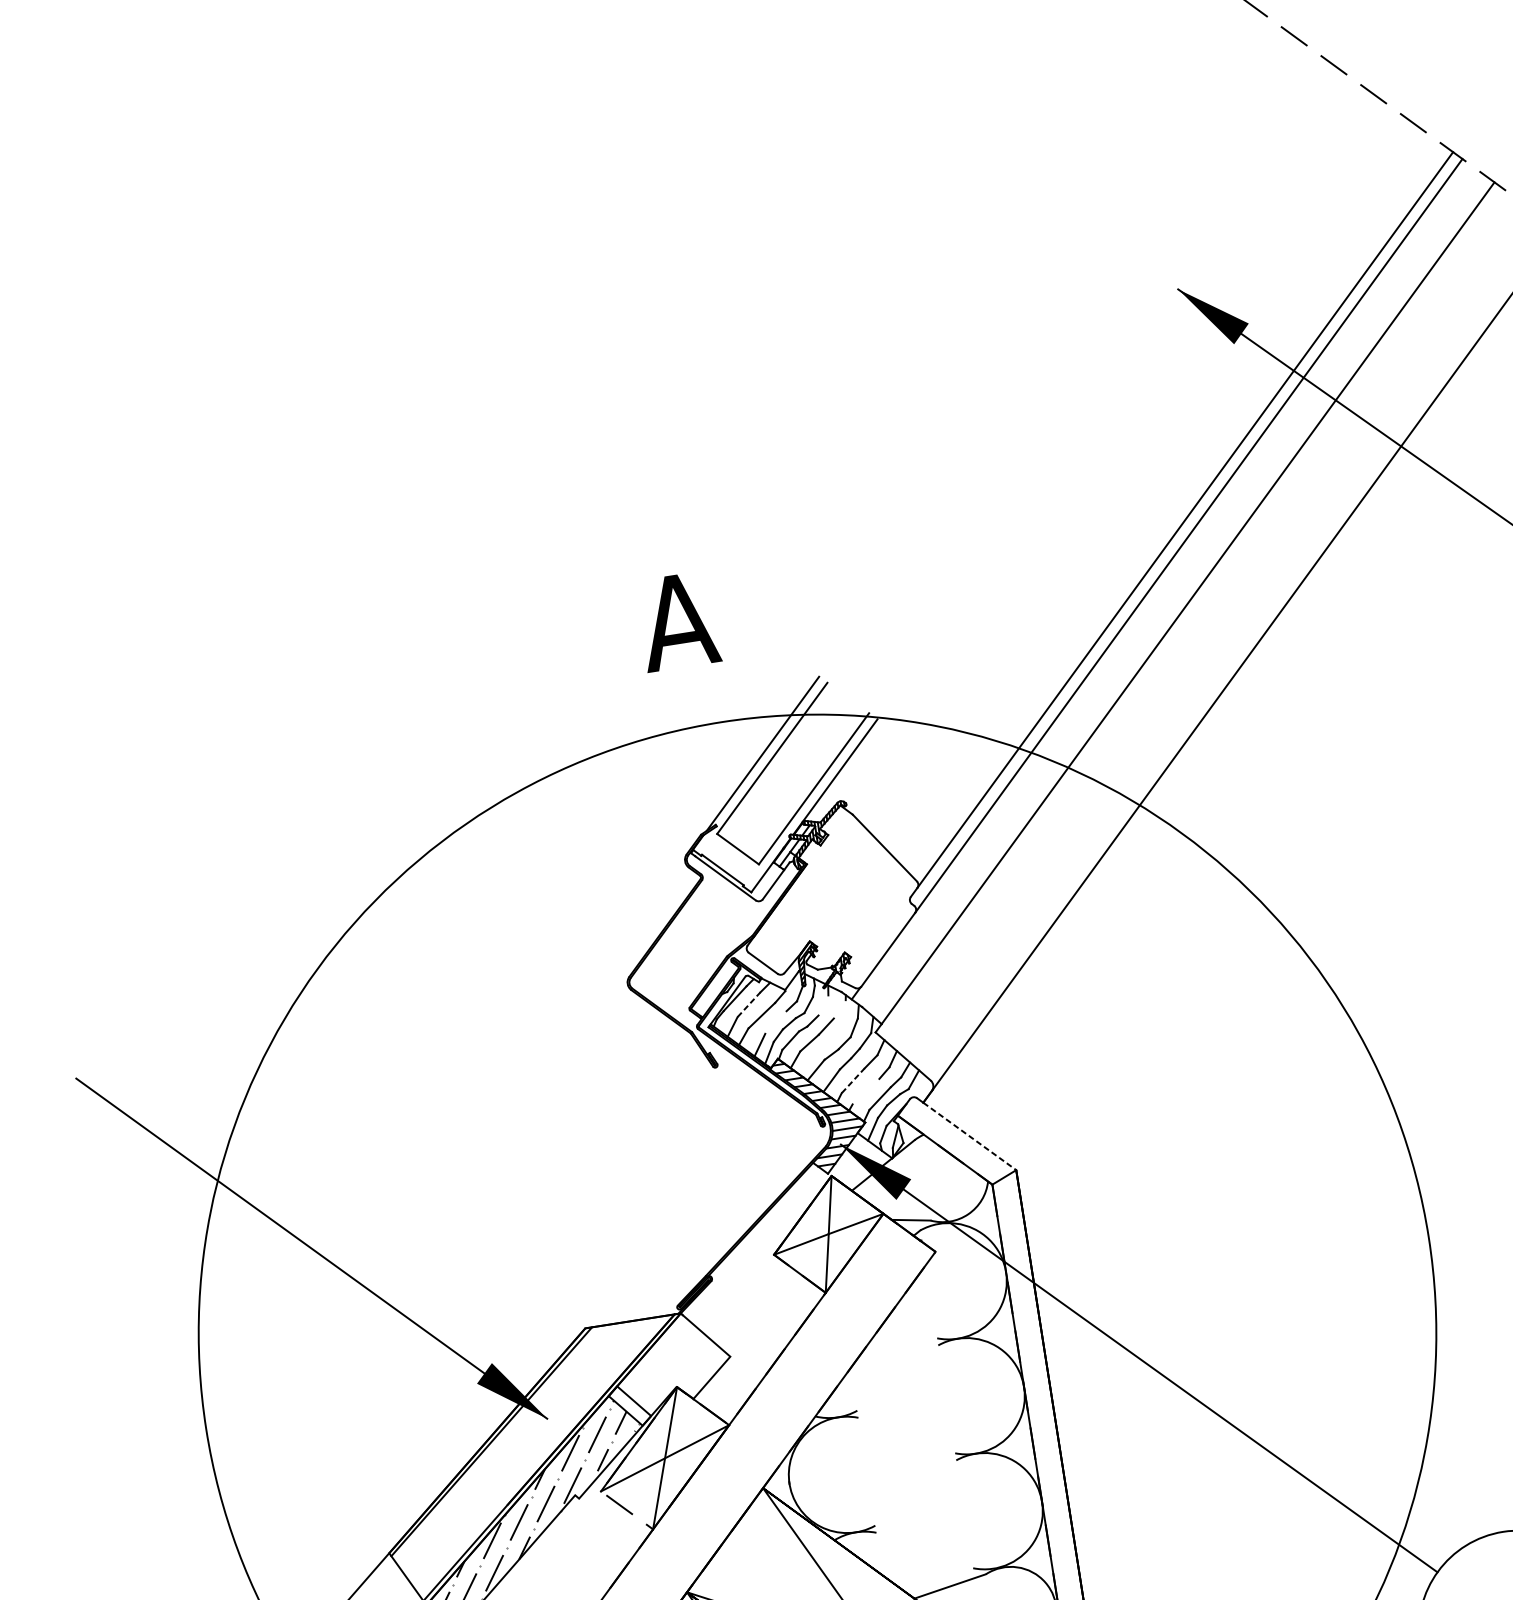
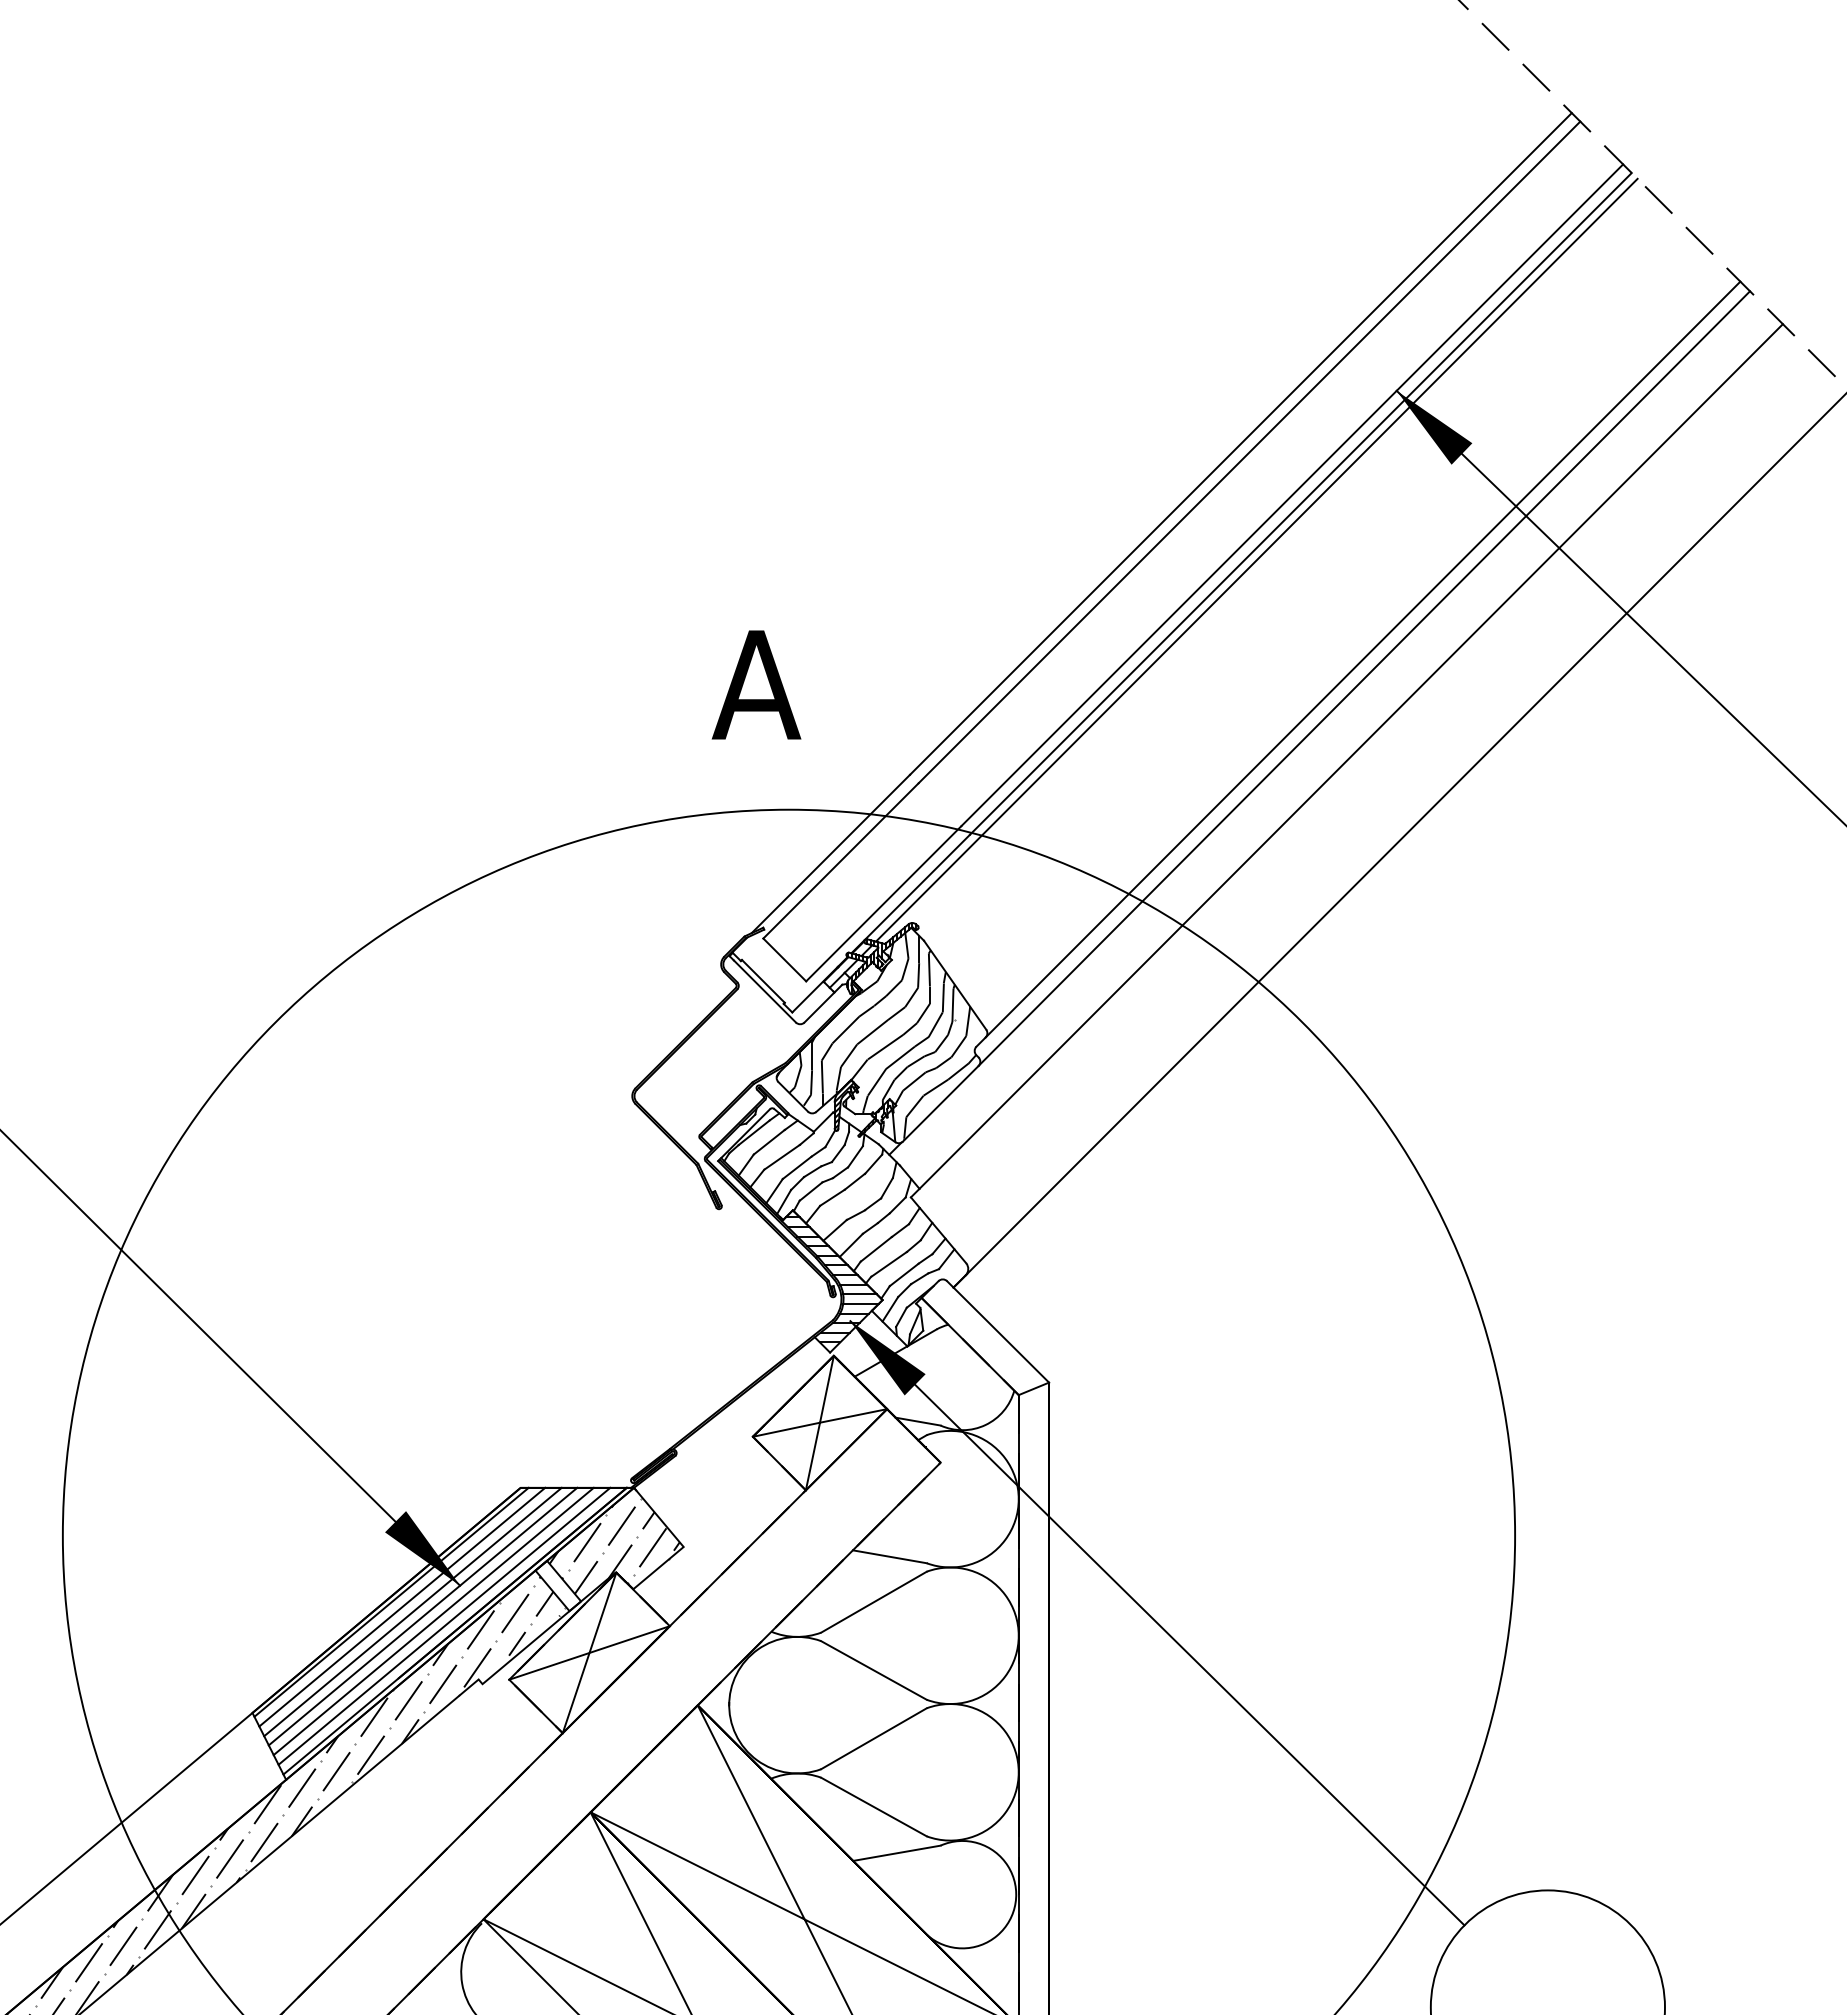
line: (1053, 354) -> (1240, 443), added
line: (1062, 360) -> (1249, 452), added
line: (1104, 391) -> (1292, 495), added
line: (1112, 396) -> (1300, 503), added
line: (1082, 449) -> (1256, 559), added
hatch: (825, 902) -> (876, 1037), added
line: (749, 1004) -> (769, 1142), dashed -> solid
line: (823, 1005) -> (855, 1156), added
line: (839, 1008) -> (873, 1163), added
line: (775, 1022) -> (796, 1167), added
line: (853, 1080) -> (876, 1249), dashed -> solid
line: (866, 1090) -> (889, 1263), added
line: (970, 1136) -> (1001, 1335), dashed -> solid
line: (904, 1337) -> (889, 1556), added
hatch: (671, 1364) -> (614, 1545), added
line: (897, 1377) -> (873, 1601), added
line: (906, 1435) -> (873, 1670), added
line: (501, 1443) -> (402, 1606), added
line: (510, 1446) -> (412, 1611), added
line: (519, 1449) -> (422, 1616), added
line: (529, 1452) -> (433, 1621), added
line: (539, 1454) -> (444, 1625), added
line: (915, 1492) -> (873, 1738), added
line: (626, 1510) -> (535, 1706), added
line: (924, 1550) -> (873, 1806), added

